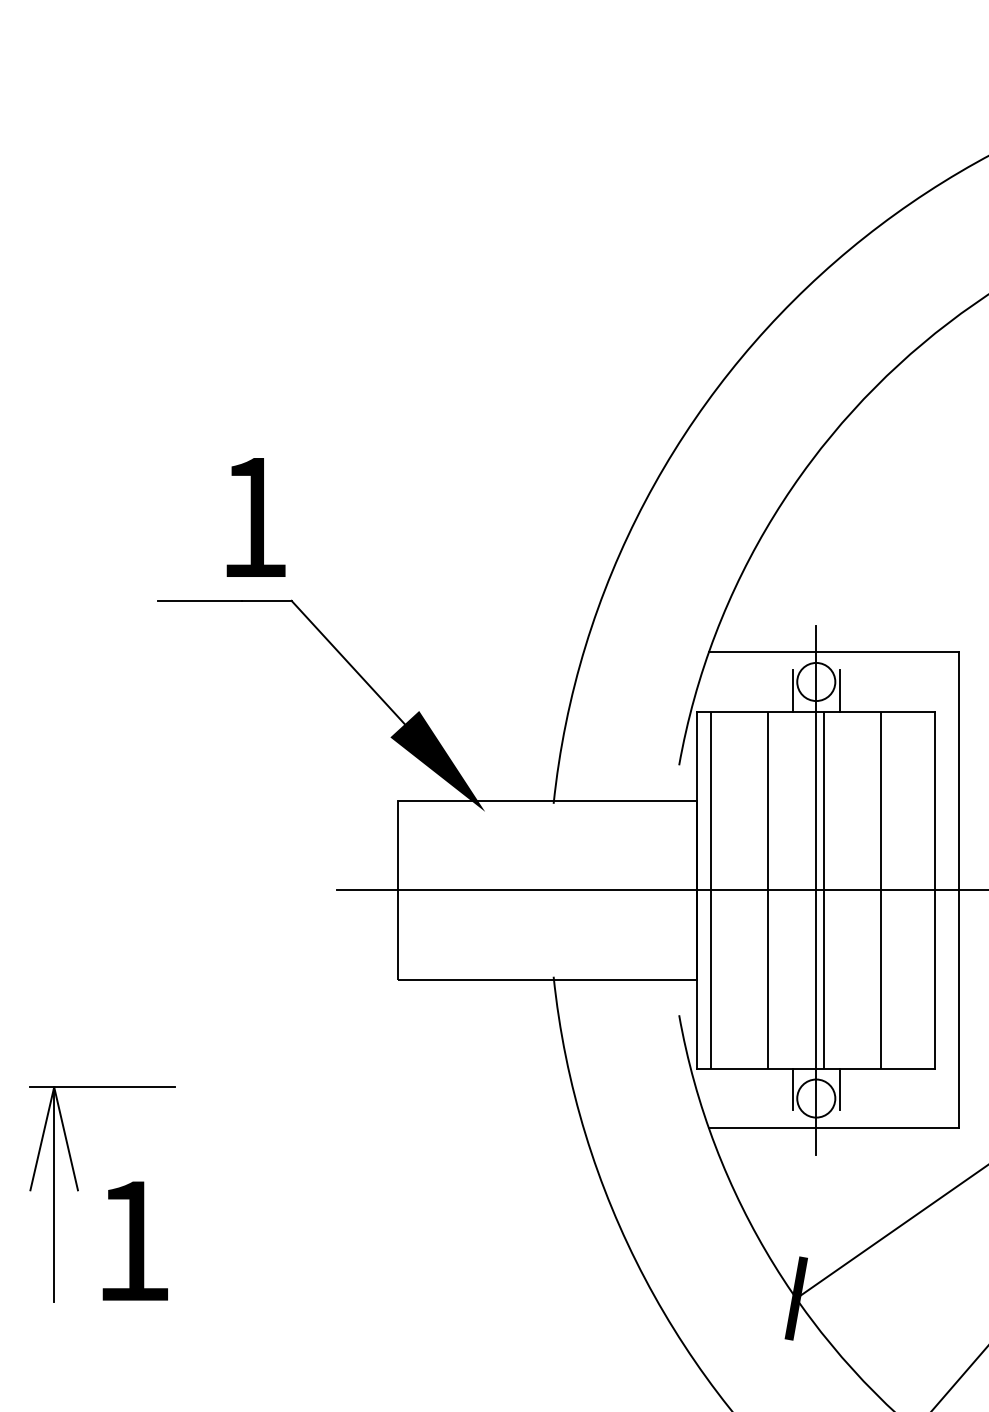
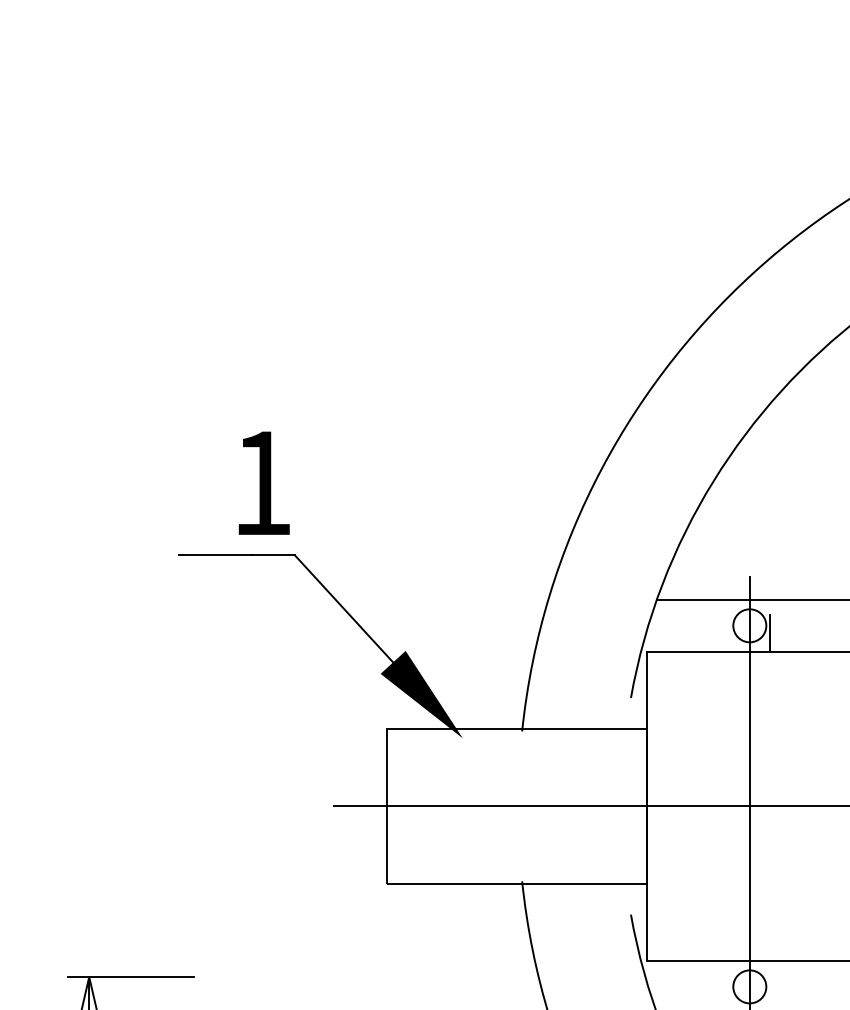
line: (792, 690) -> (729, 633), removed
hatch: (796, 889) -> (732, 805), removed
line: (792, 1089) -> (729, 979), removed
line: (840, 1089) -> (770, 979), removed

